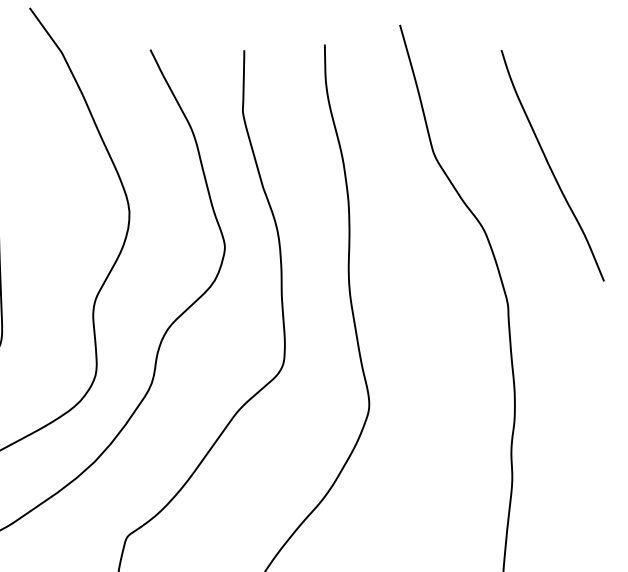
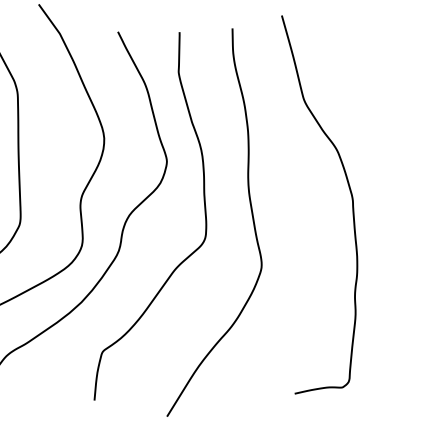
curve: (551, 166) -> (381, 108), removed

